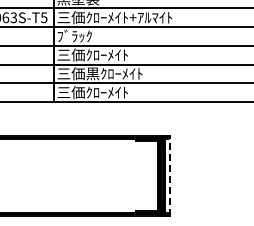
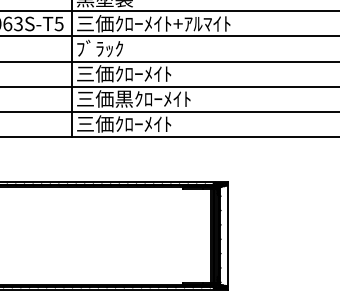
line: (170, 175) -> (228, 235), dashed -> solid

